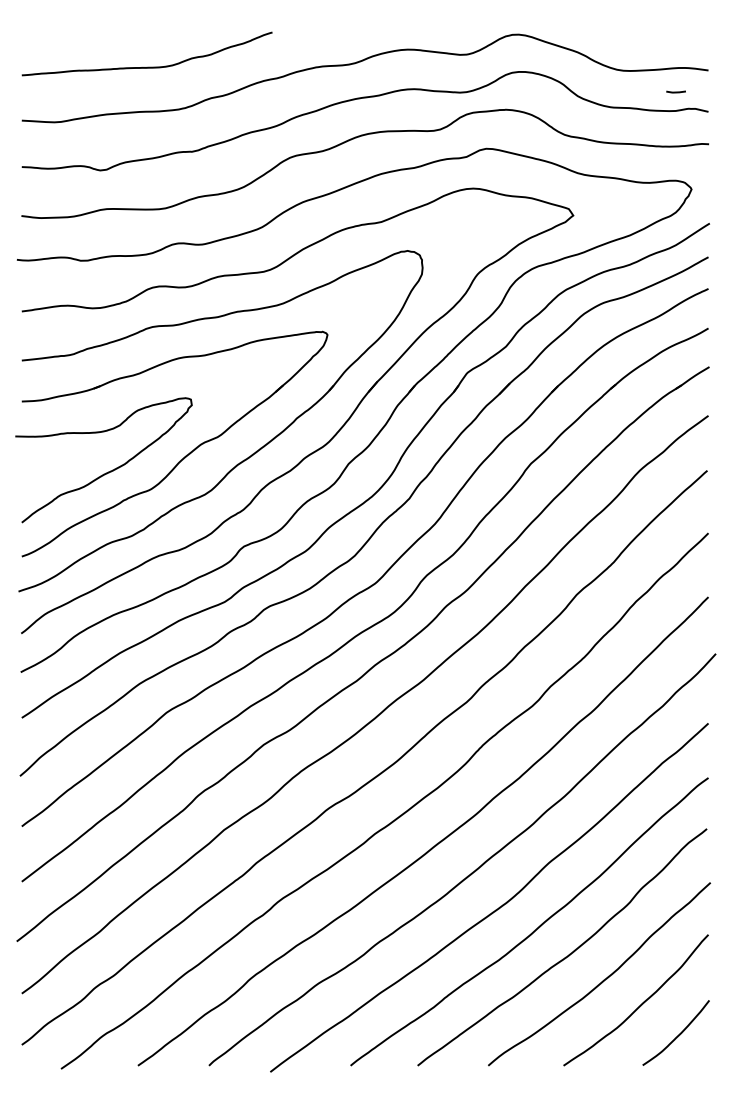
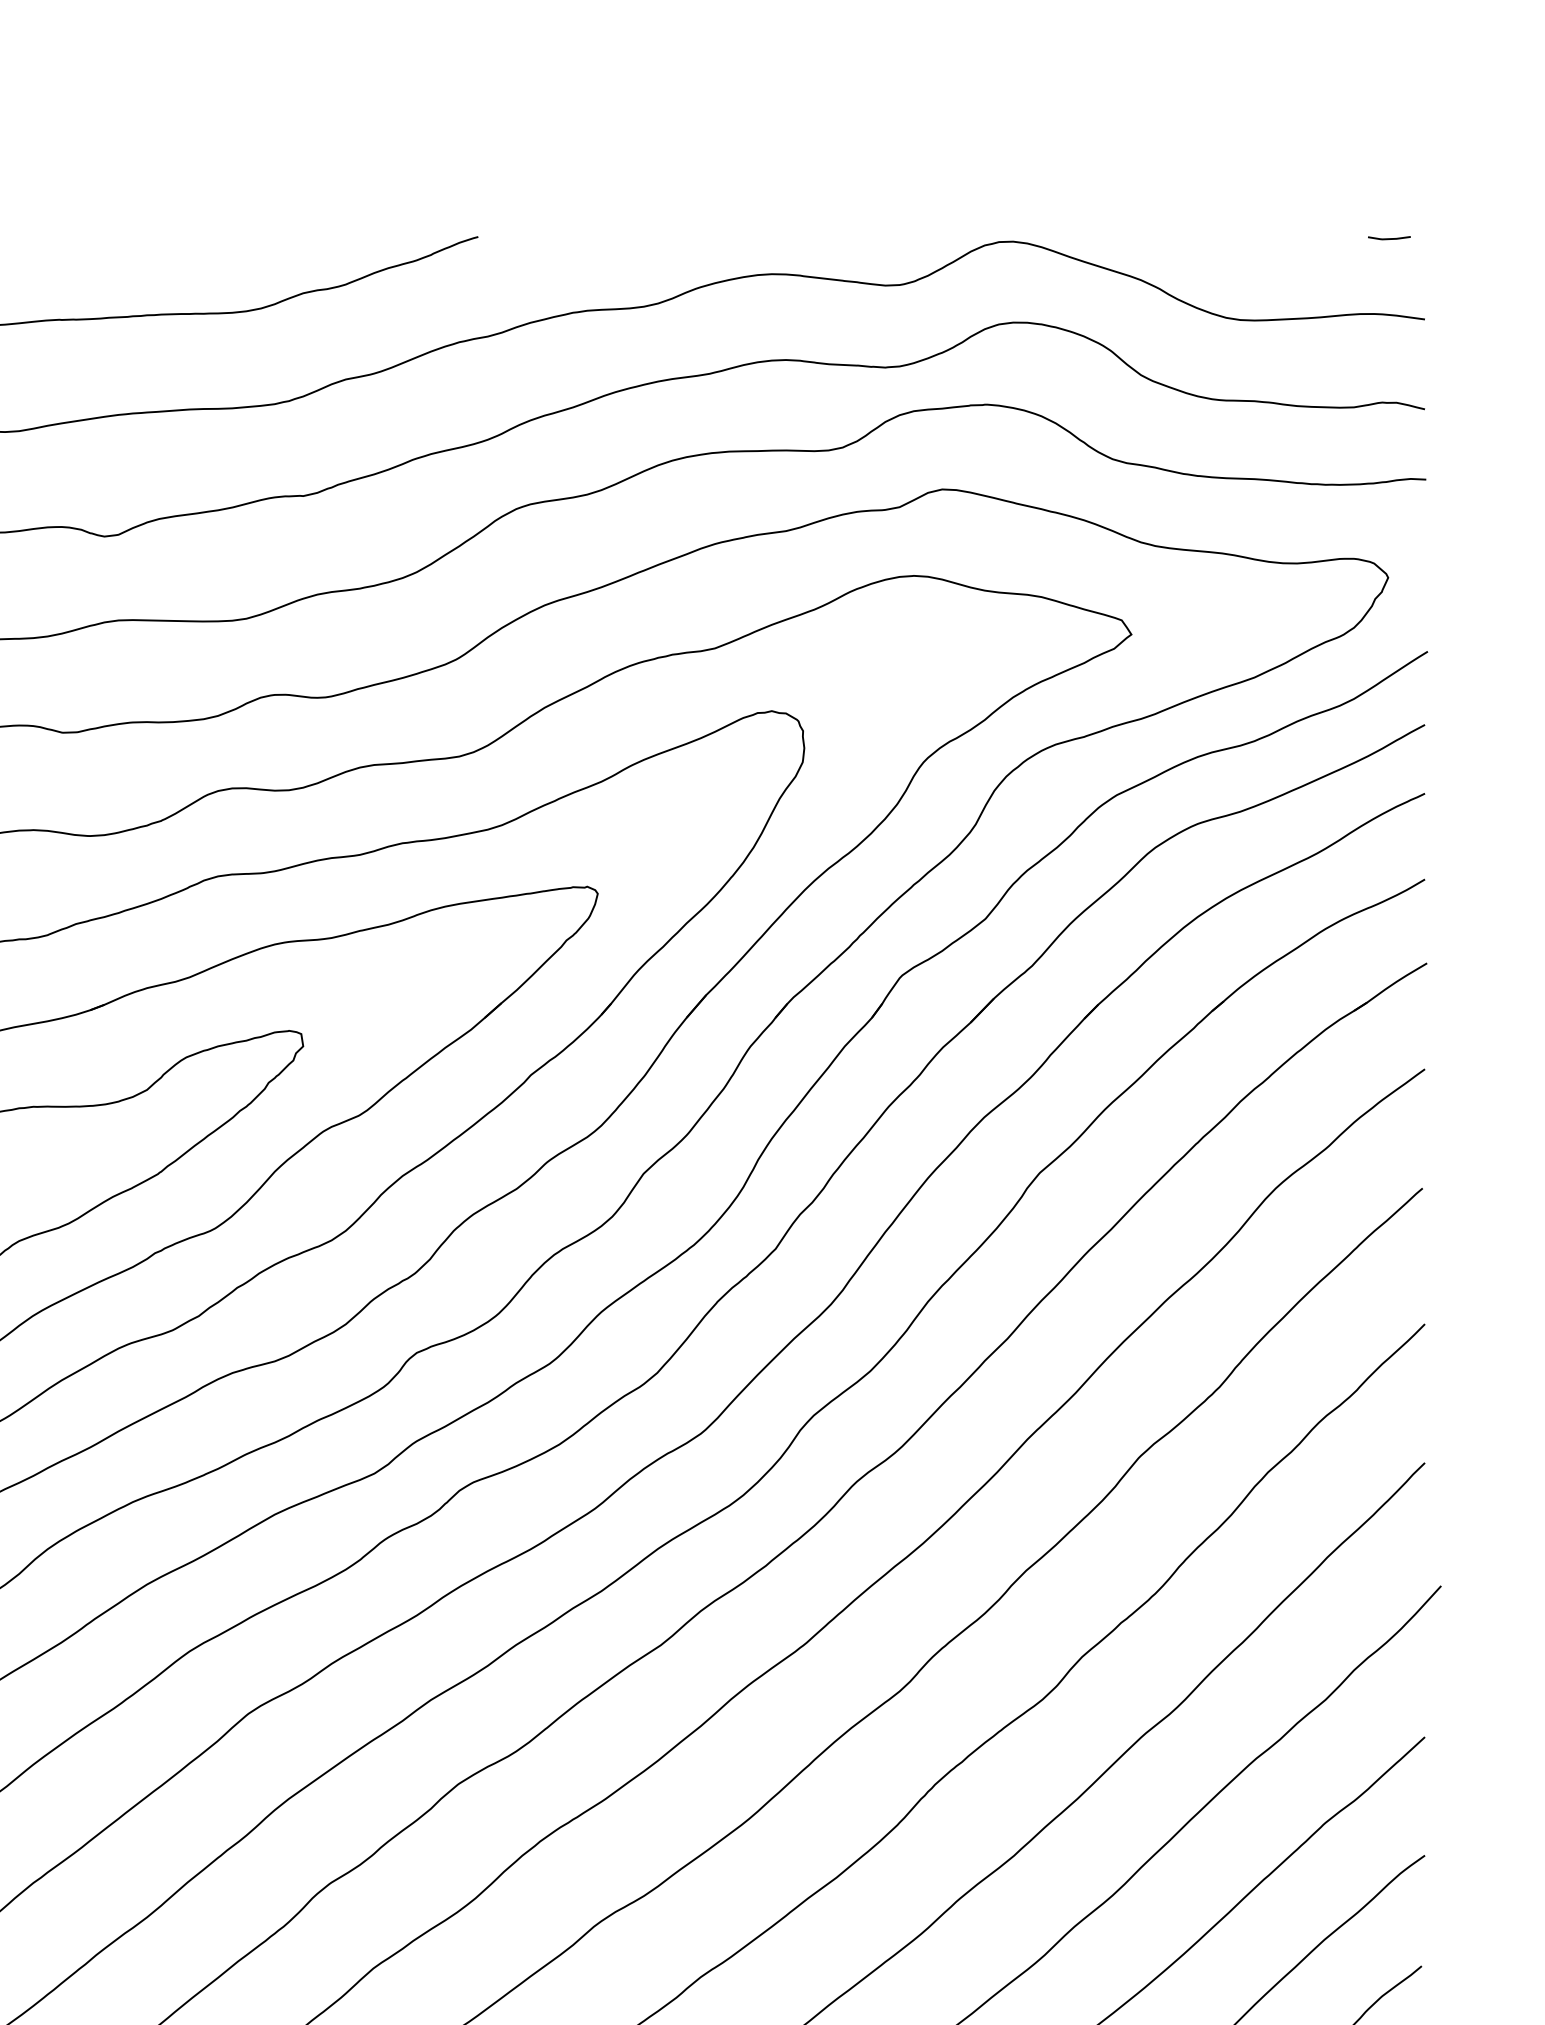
line: (675, 91) -> (1388, 236), moved

